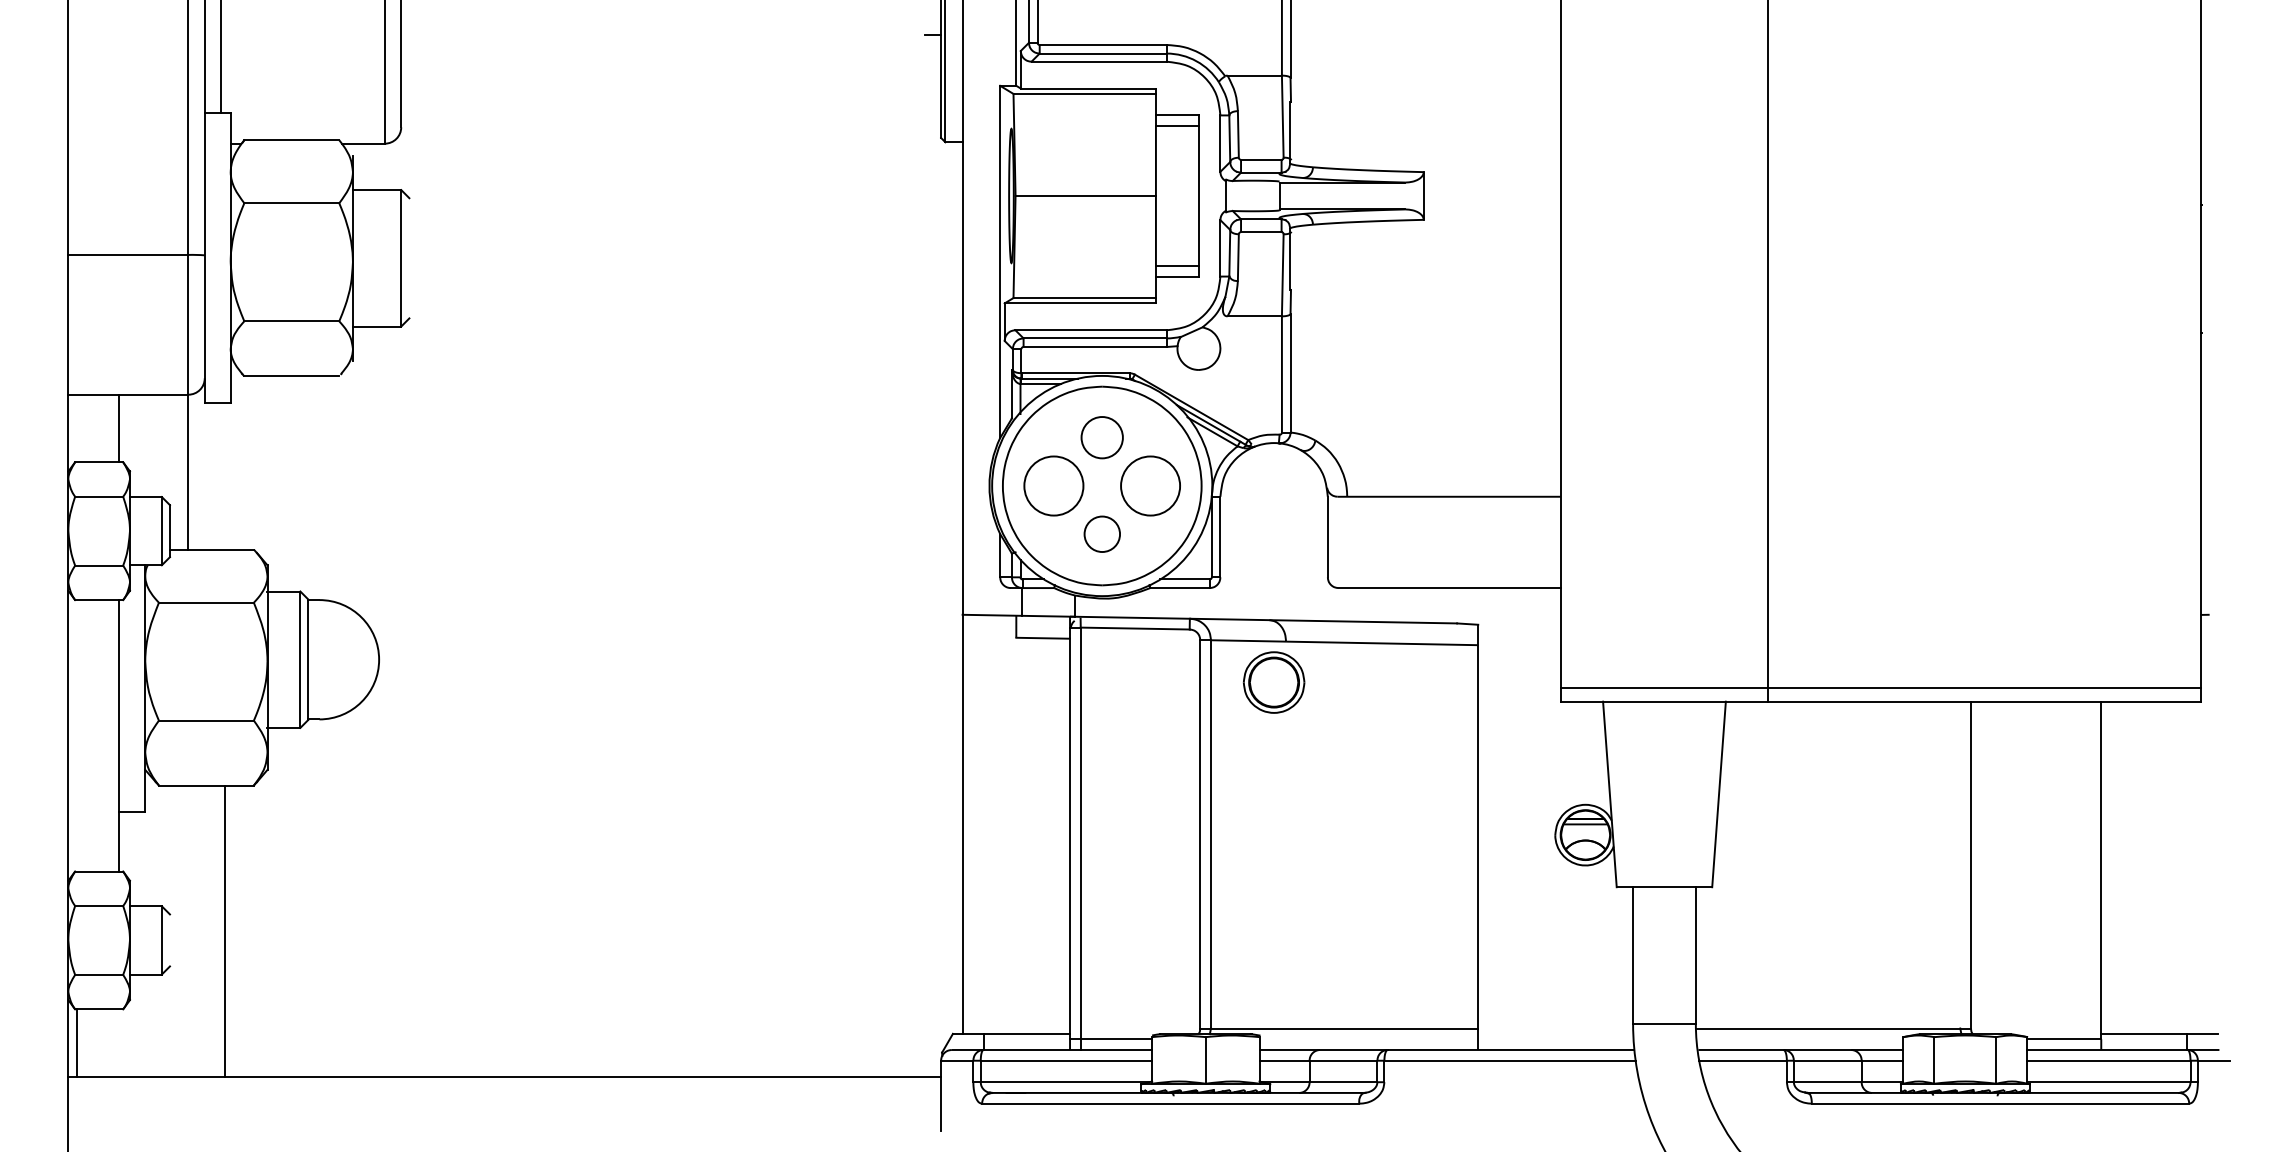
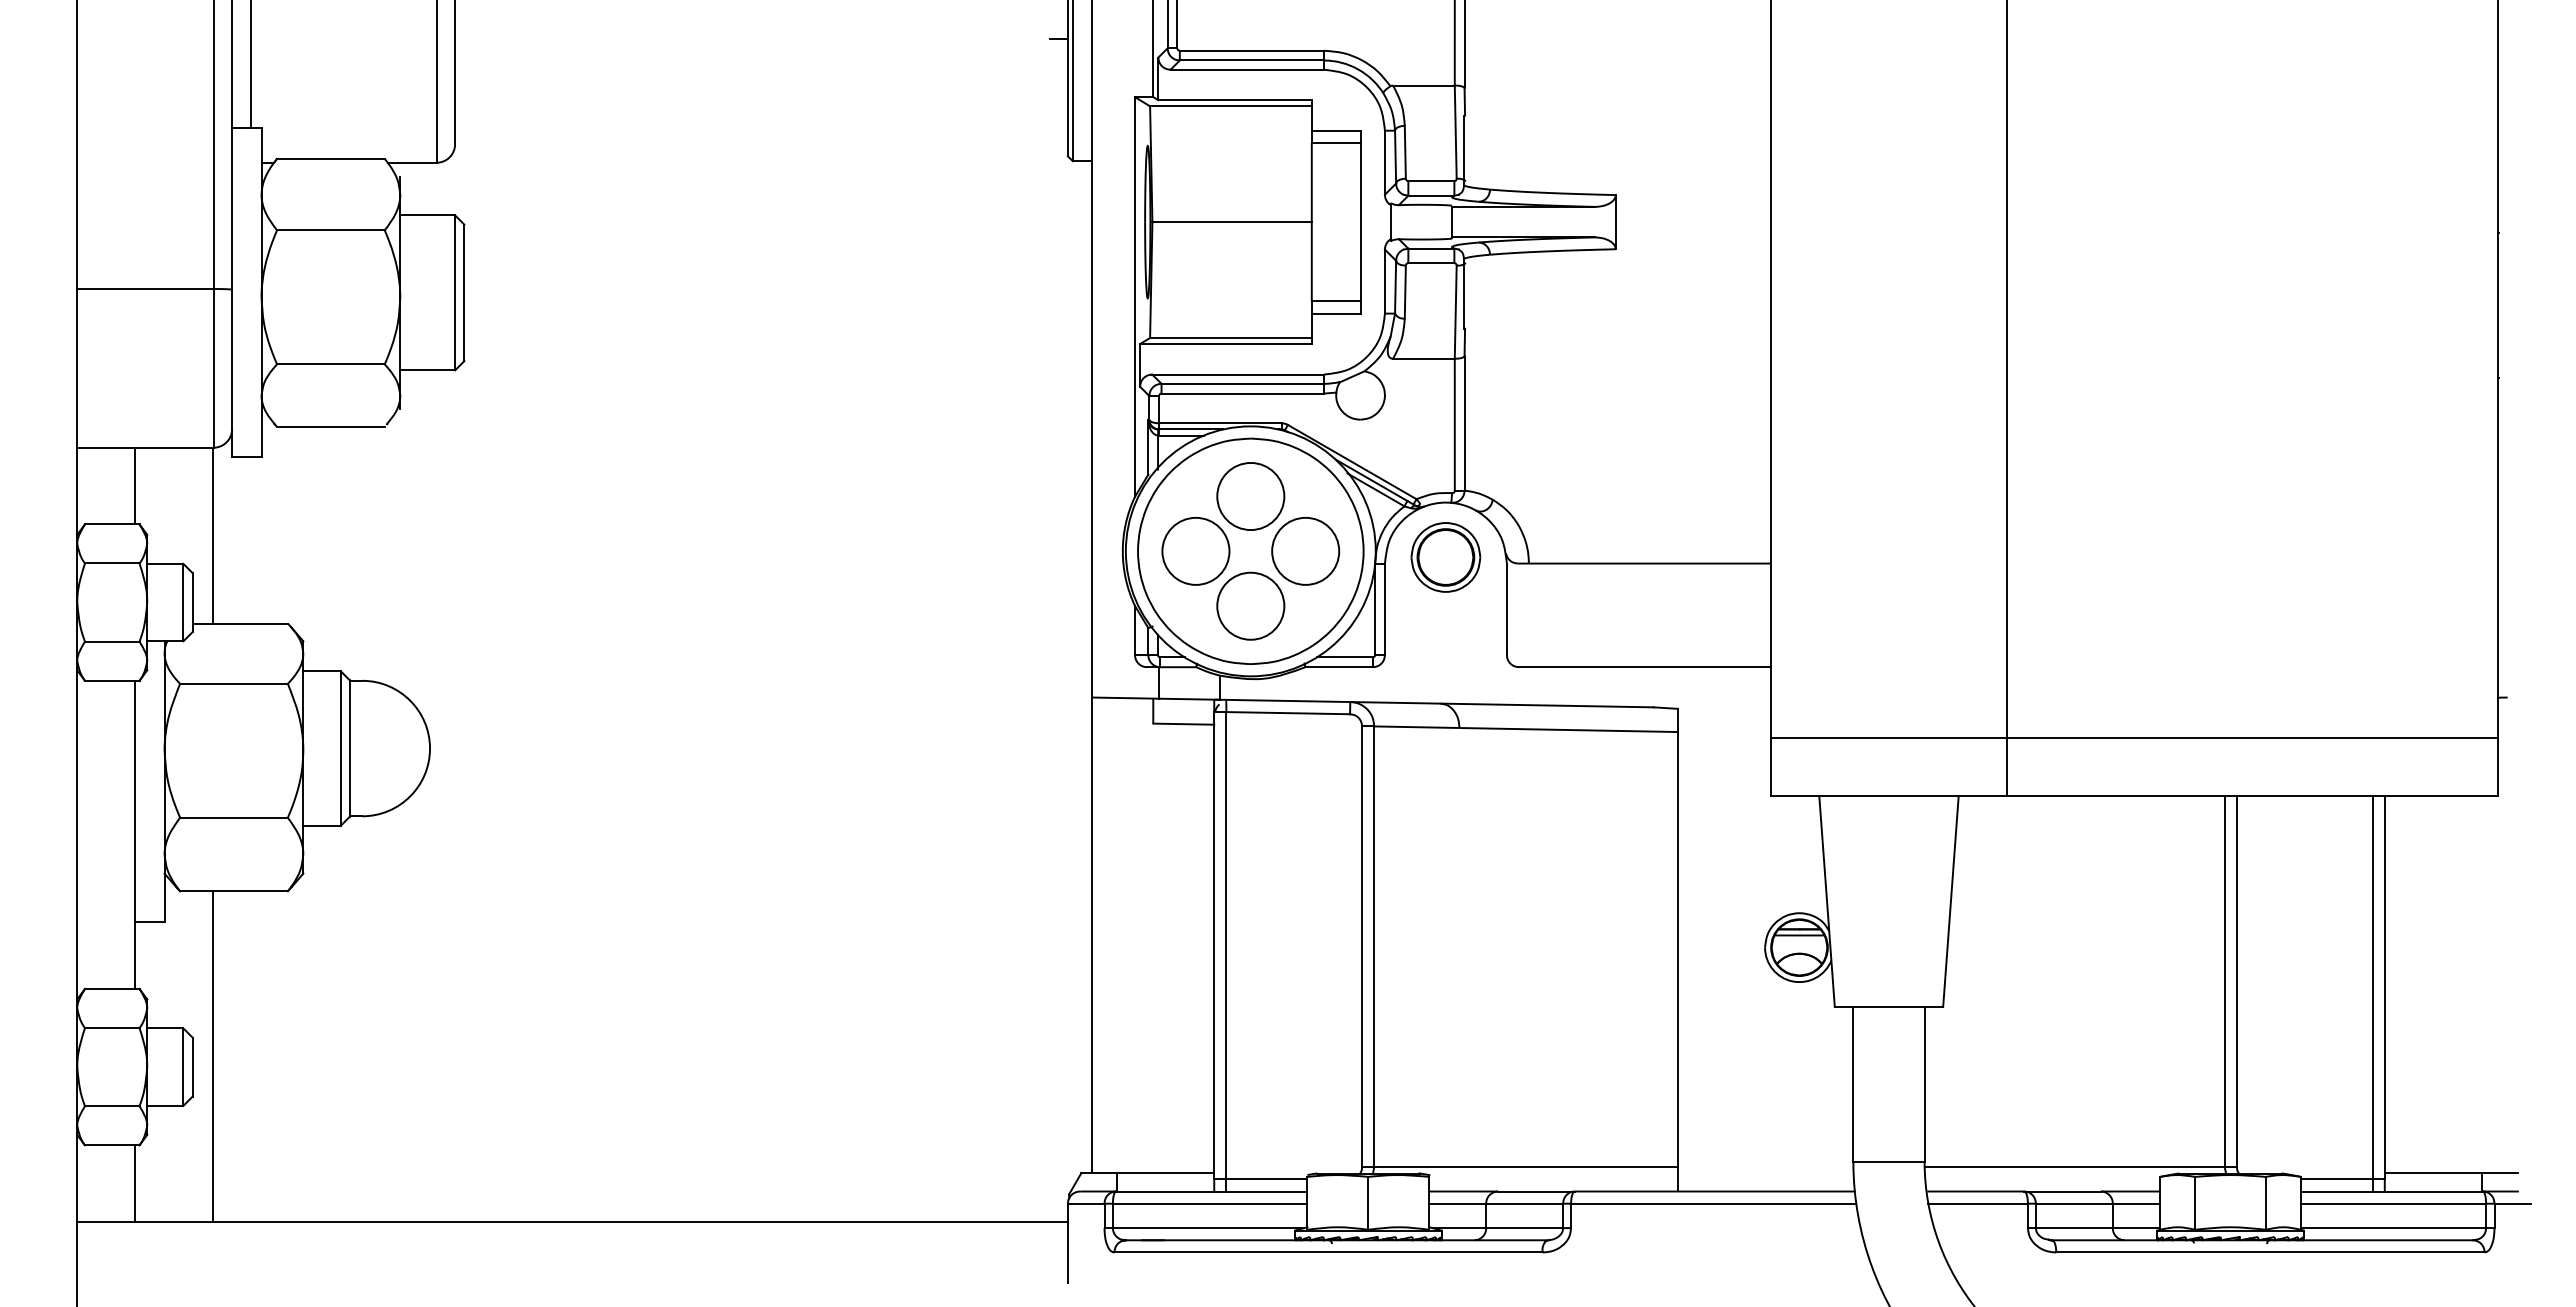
line: (409, 257) -> (464, 292), added
circle: (1101, 437) -> (1250, 496), size x1.43
circle: (1101, 533) -> (1250, 605), size x1.67
part: (1273, 682) -> (1445, 557), moved
line: (1880, 688) -> (2134, 738), moved
line: (1960, 864) -> (2224, 981), added
line: (2090, 875) -> (2372, 993), added
line: (225, 931) -> (212, 1056), moved
line: (169, 939) -> (192, 1066), added
line: (77, 1042) -> (135, 1183), moved

